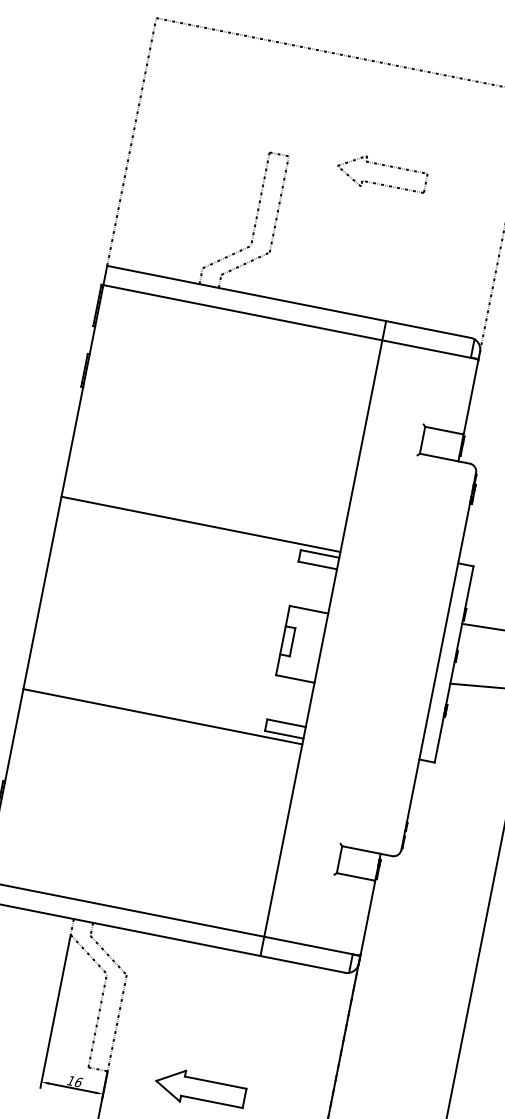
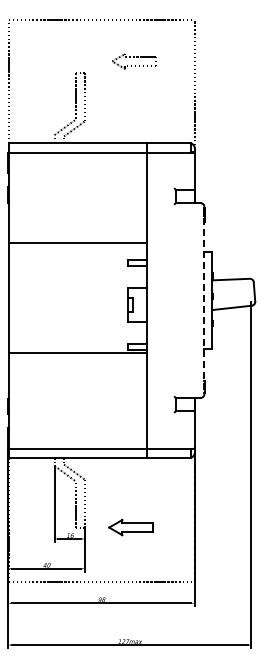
part: (382, 174) -> (134, 61), moved
line: (200, 524) -> (77, 242), moved
line: (438, 661) -> (204, 300), solid -> dashed

